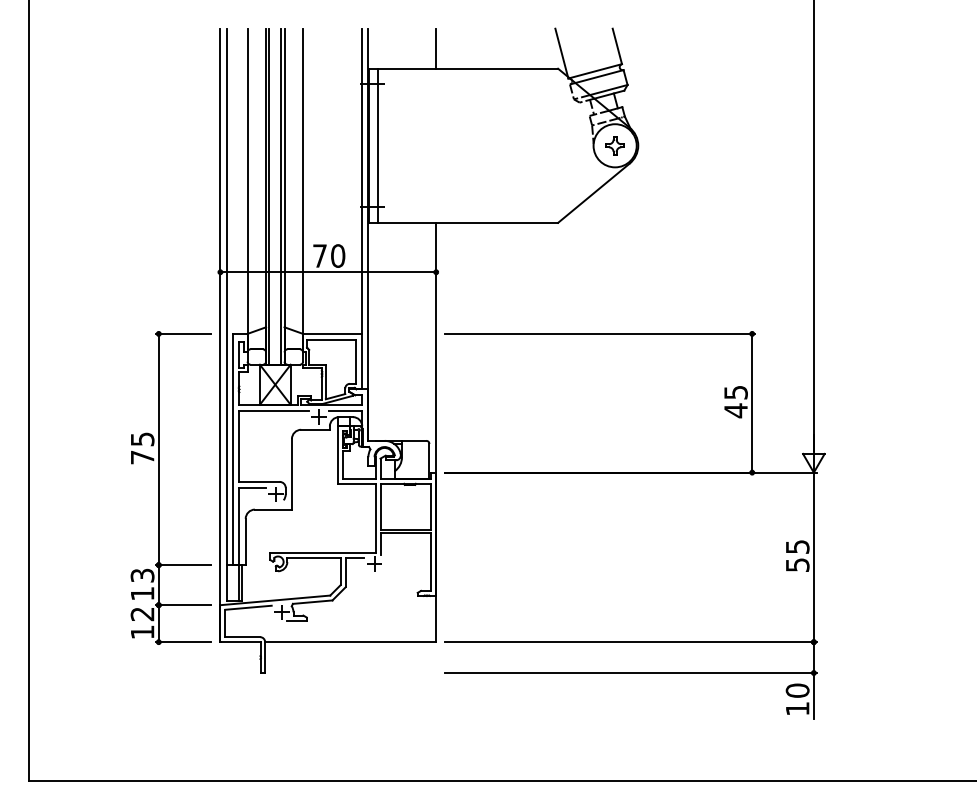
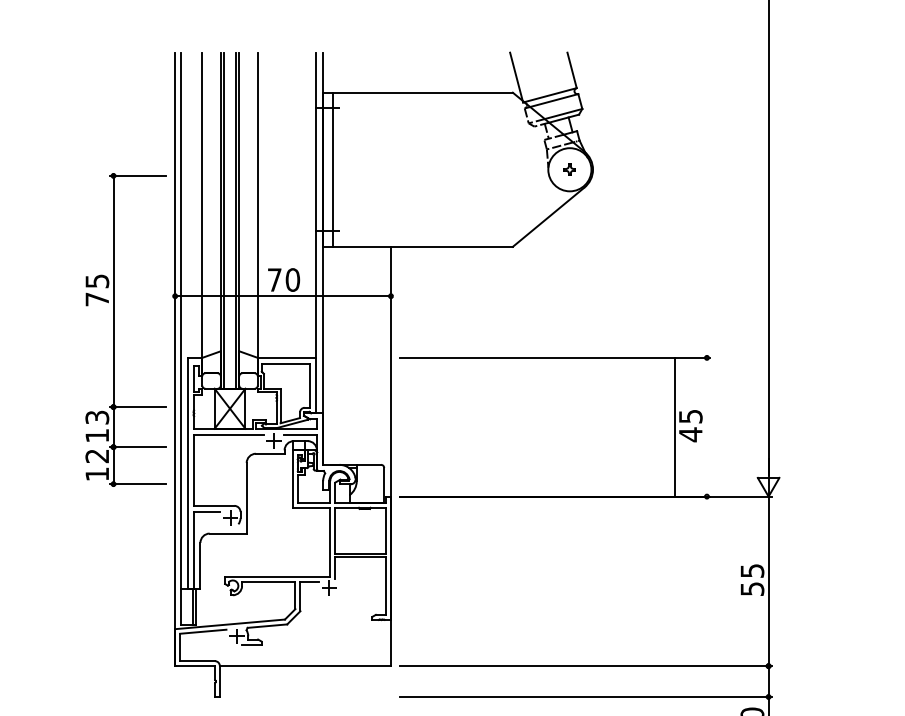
line: (436, 48) -> (391, 72), removed
part: (614, 145) -> (569, 169), size x0.6
line: (752, 402) -> (675, 426), moved
part: (159, 487) -> (114, 329), moved

